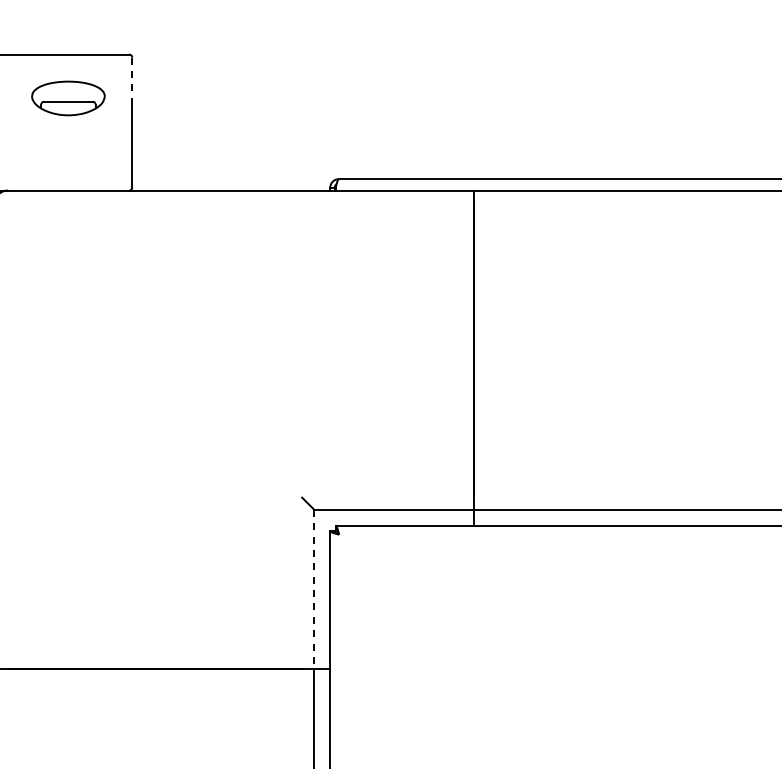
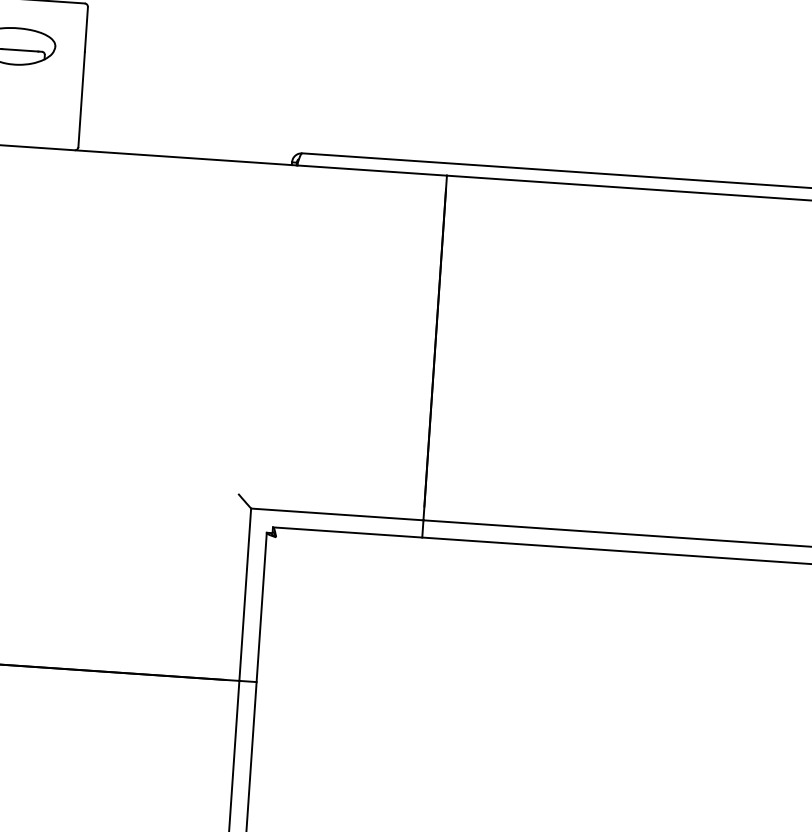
line: (132, 78) -> (86, 29), dashed -> solid
line: (314, 589) -> (245, 594), dashed -> solid

